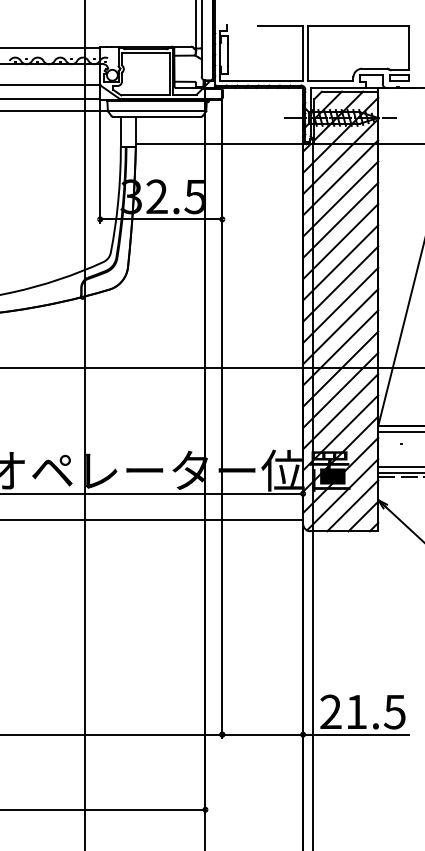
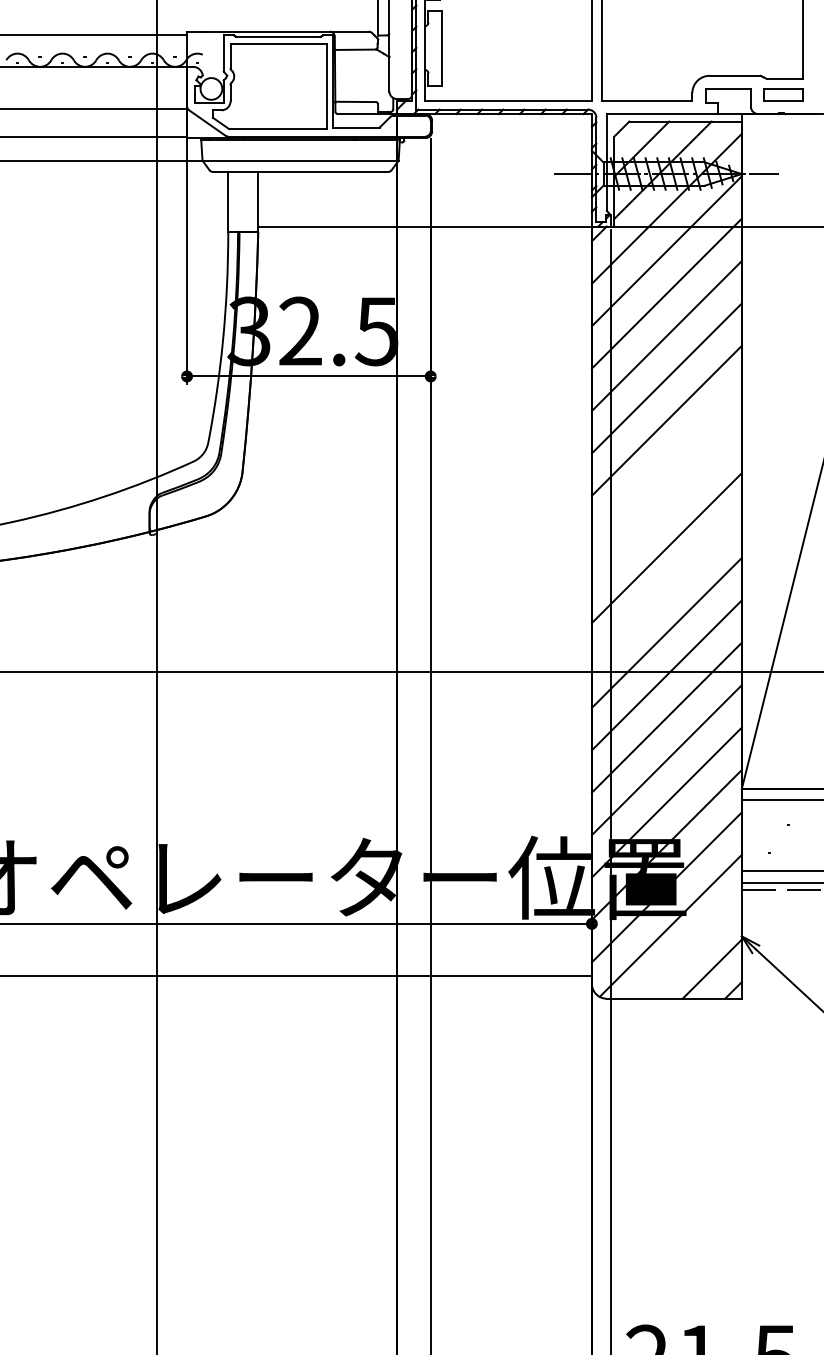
line: (340, 262) -> (666, 462), removed
line: (340, 283) -> (666, 504), removed
line: (340, 326) -> (666, 590), removed
line: (352, 505) -> (690, 947), removed

